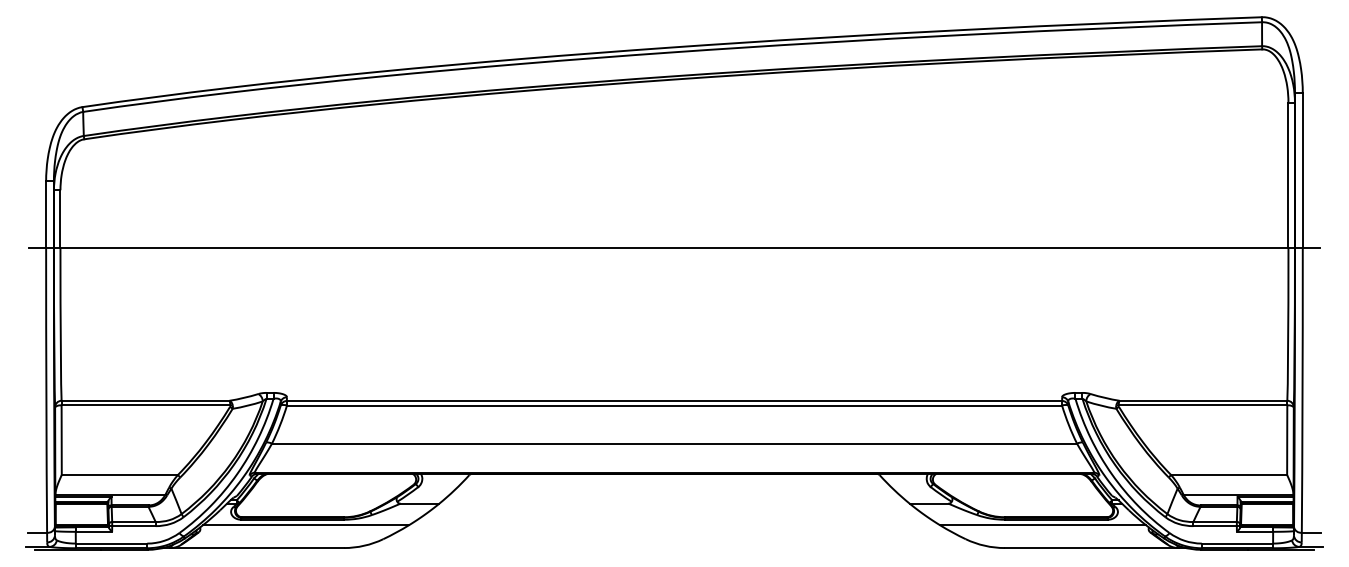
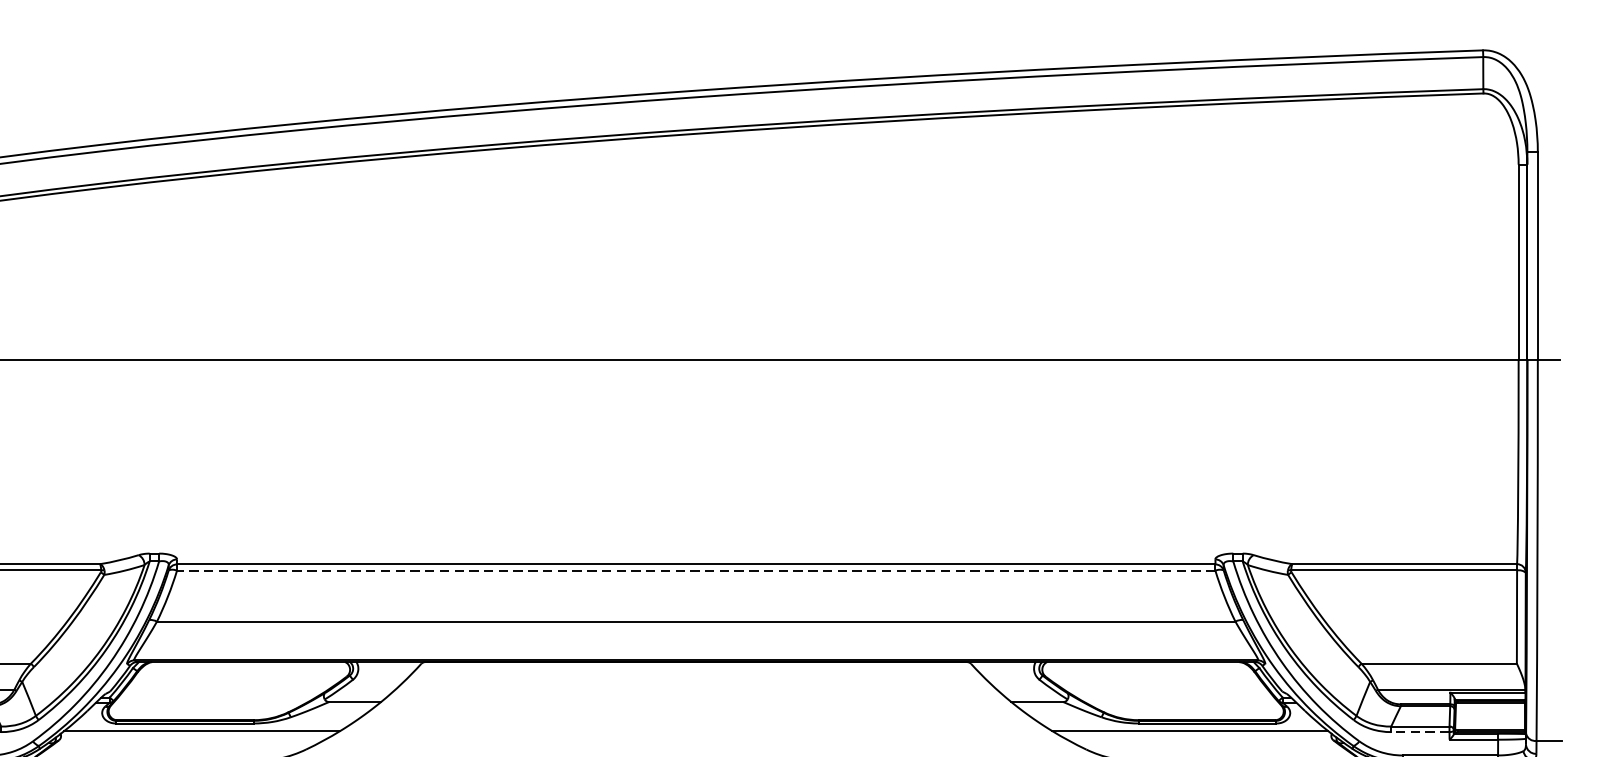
line: (674, 405) -> (696, 570), solid -> dashed
line: (1215, 526) -> (1420, 732), solid -> dashed

